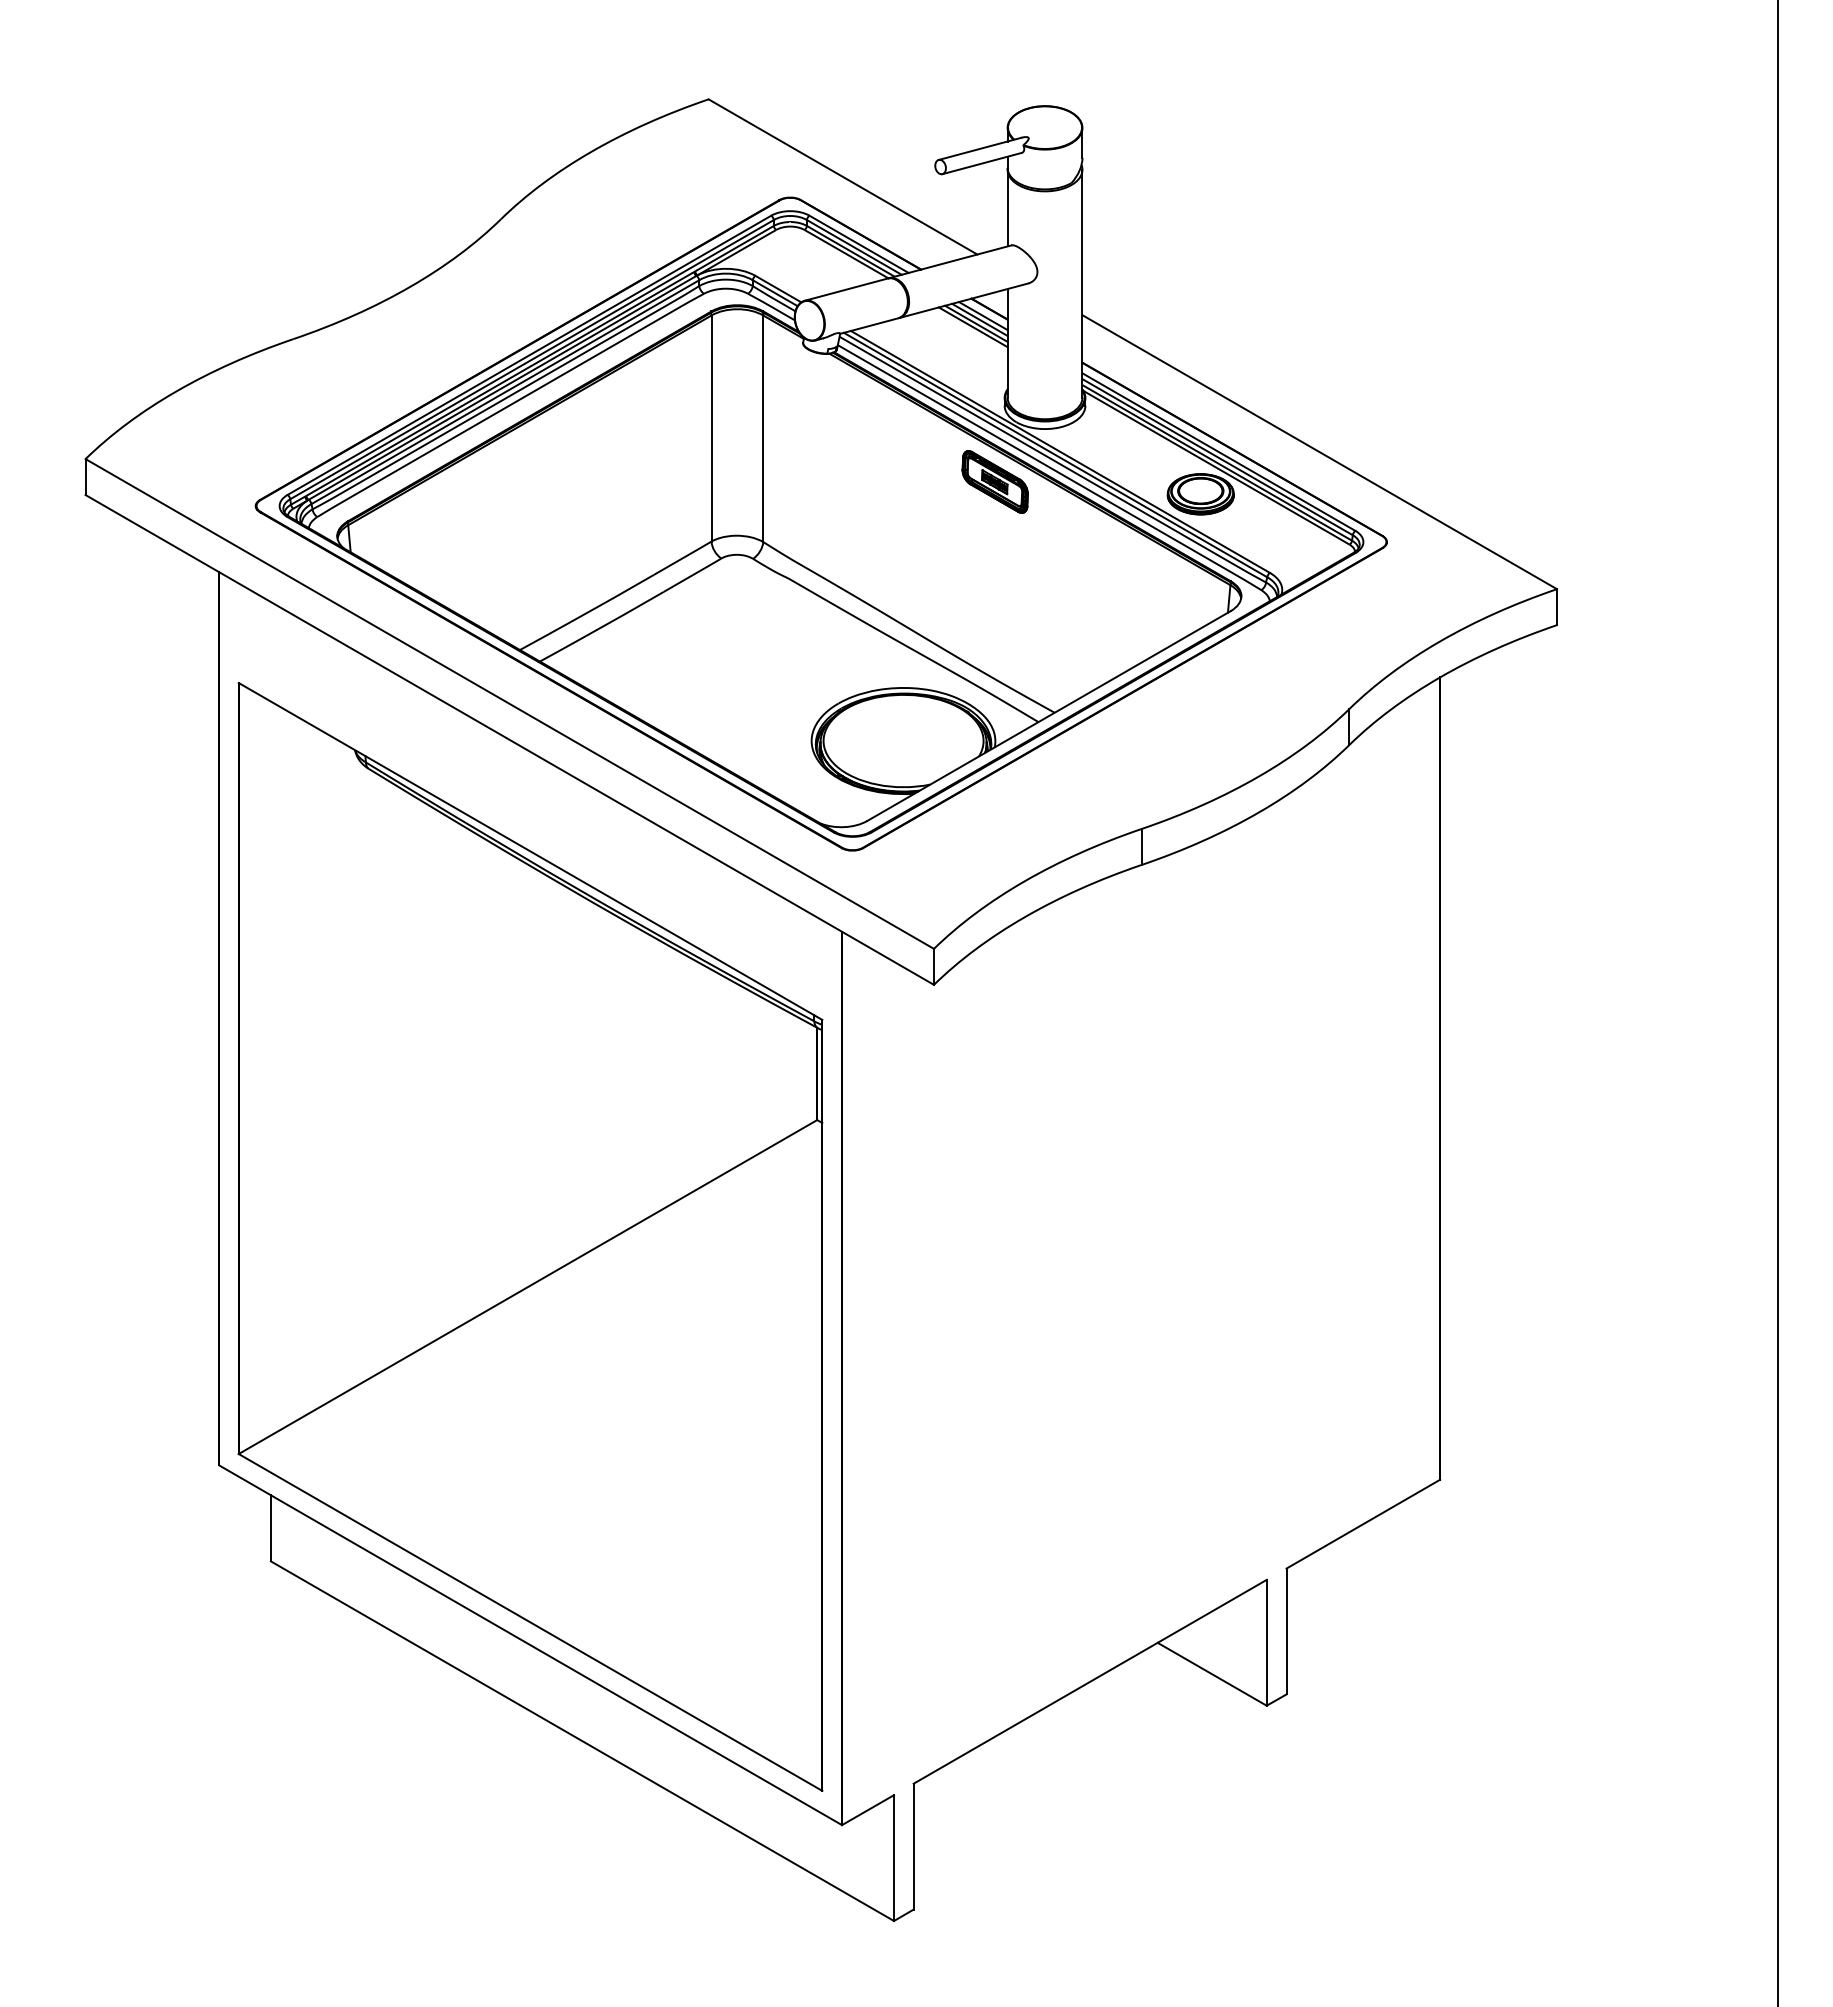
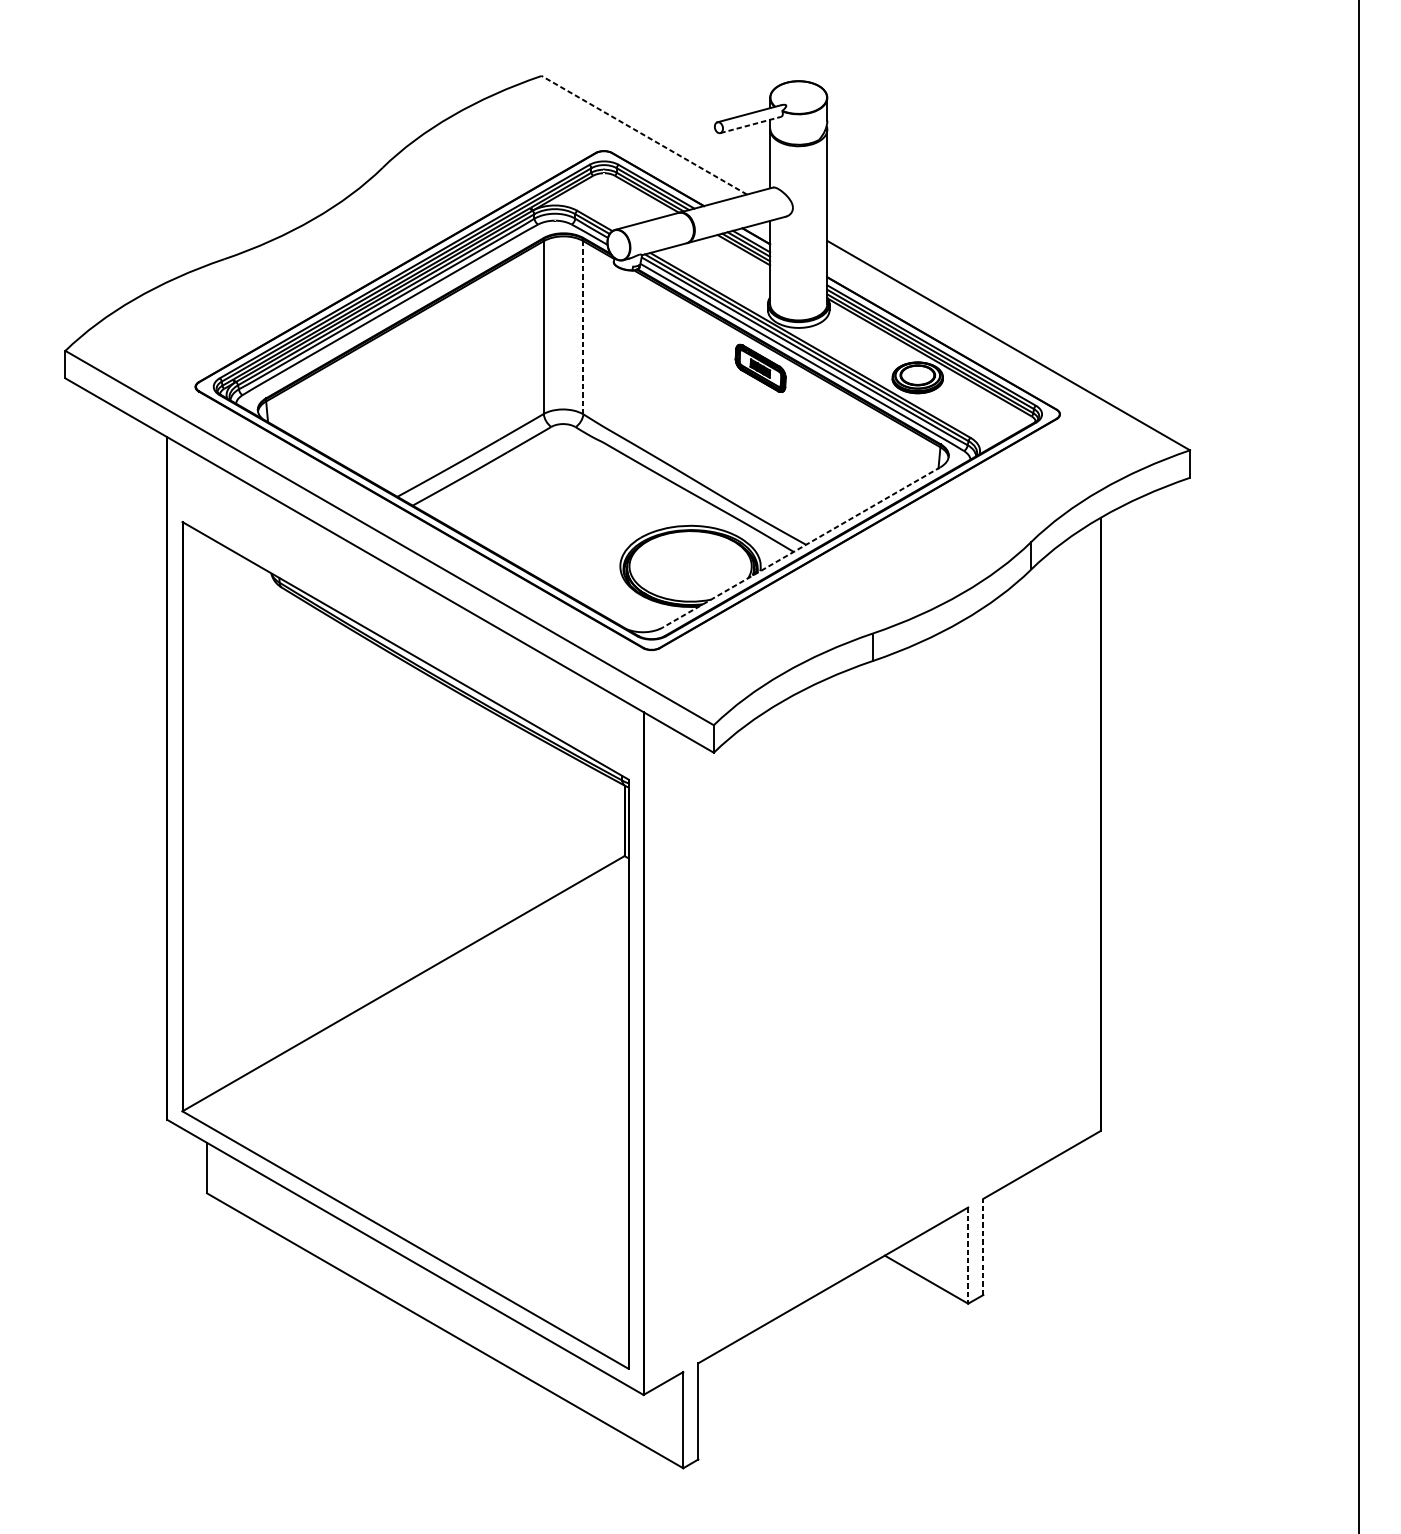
line: (982, 163) -> (750, 124), solid -> dashed
line: (842, 176) -> (643, 134), solid -> dashed
line: (763, 428) -> (583, 327), solid -> dashed
line: (1048, 716) -> (801, 547), solid -> dashed
line: (1286, 1631) -> (983, 1246), solid -> dashed
line: (1266, 1642) -> (968, 1255), solid -> dashed

